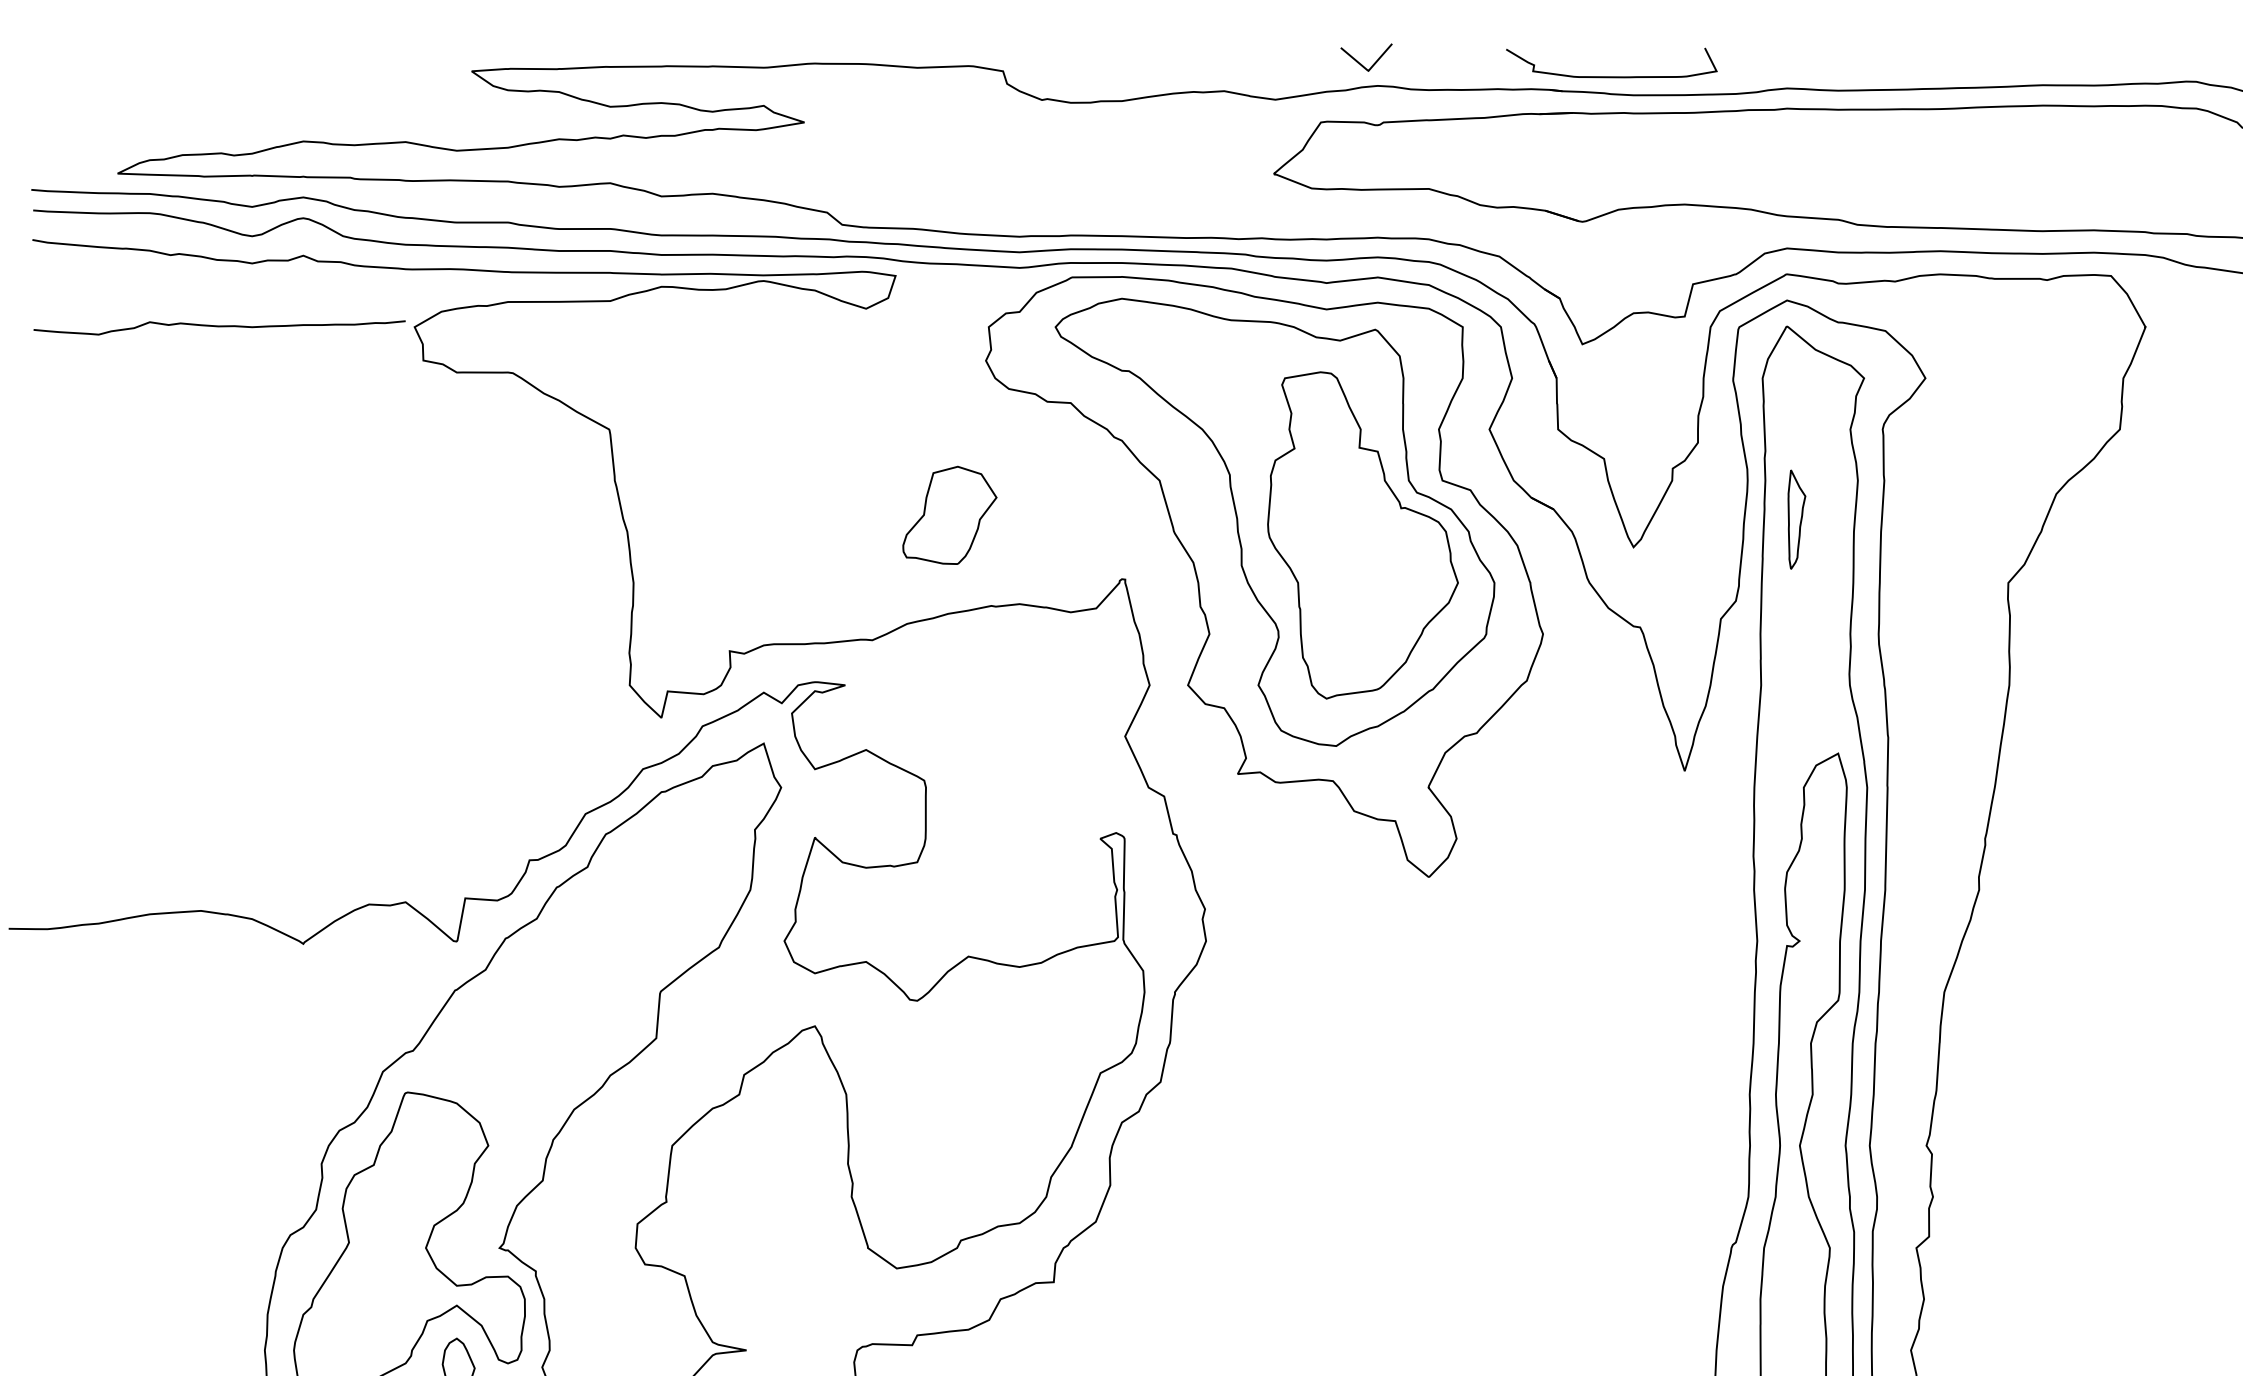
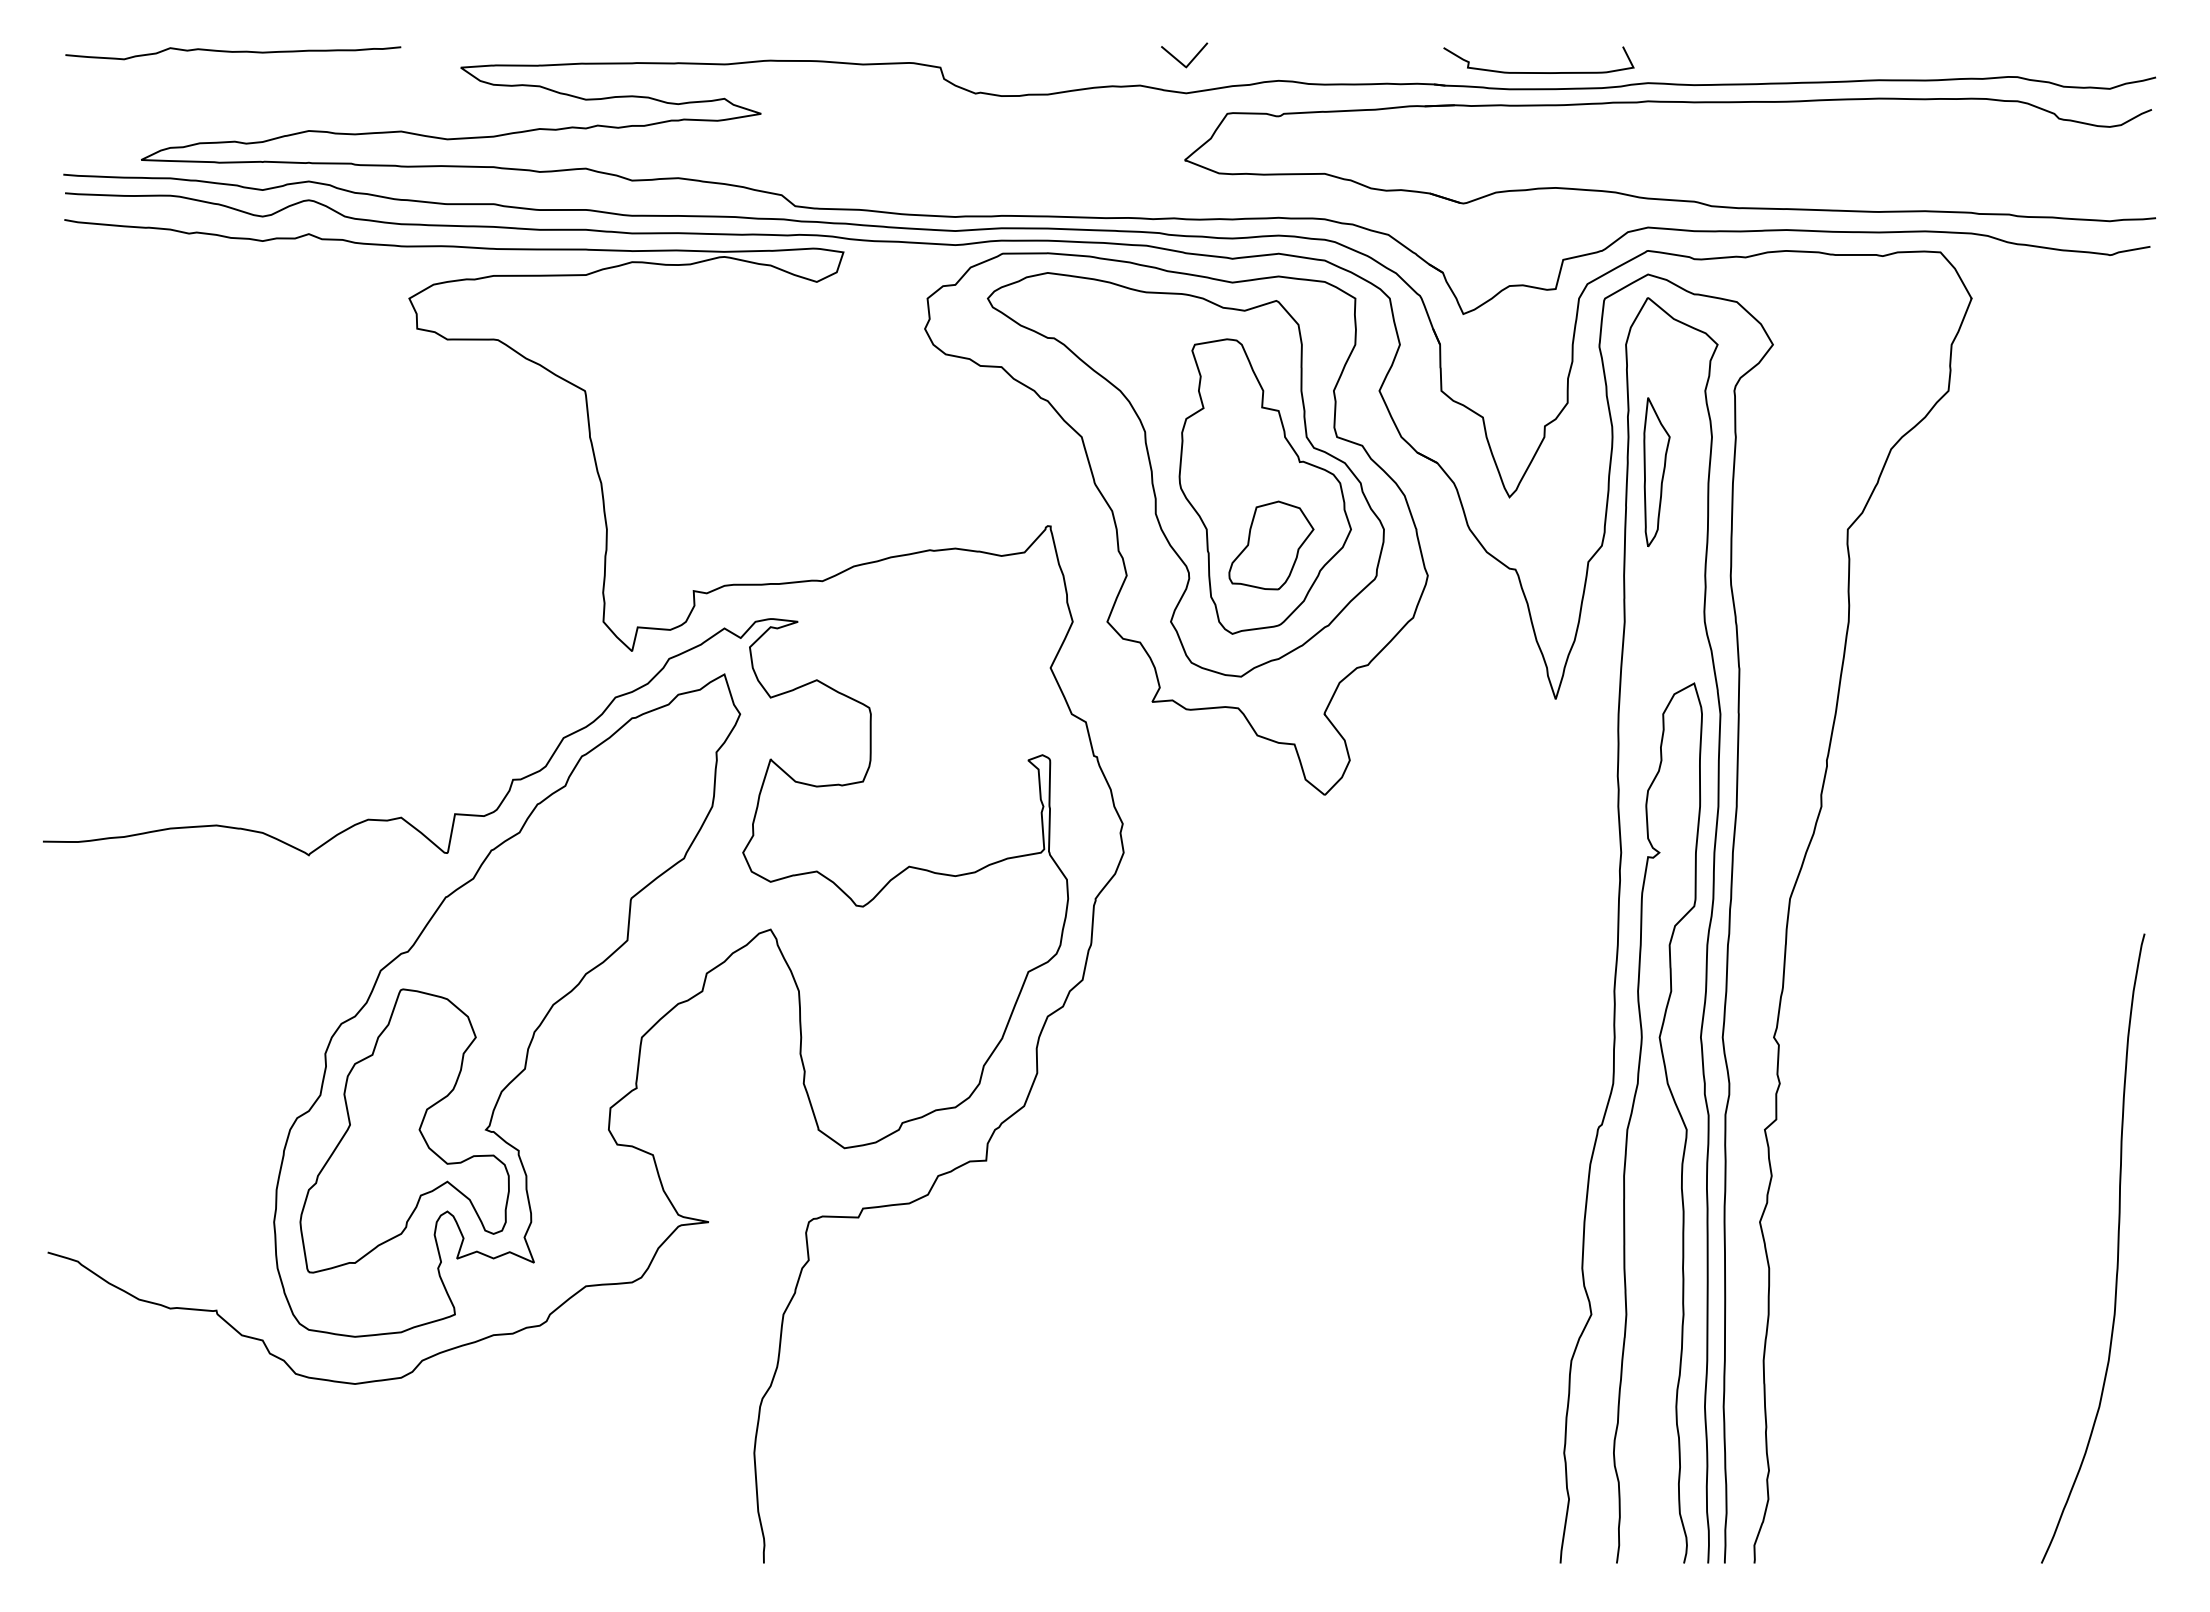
line: (1360, 63) -> (1179, 60), moved
curve: (1611, 76) -> (1538, 72), moved
curve: (219, 327) -> (233, 52), moved
part: (949, 515) -> (1271, 545), moved
part: (1796, 519) -> (1656, 472), size x1.67

